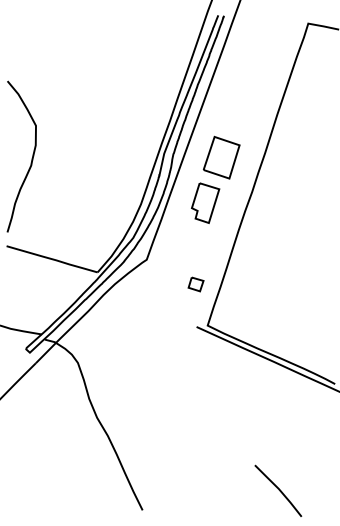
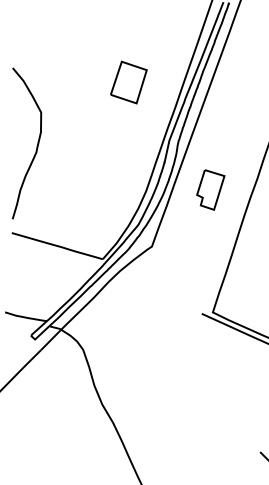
part: (221, 157) -> (128, 82), moved
part: (195, 284) -> (200, 271), removed

